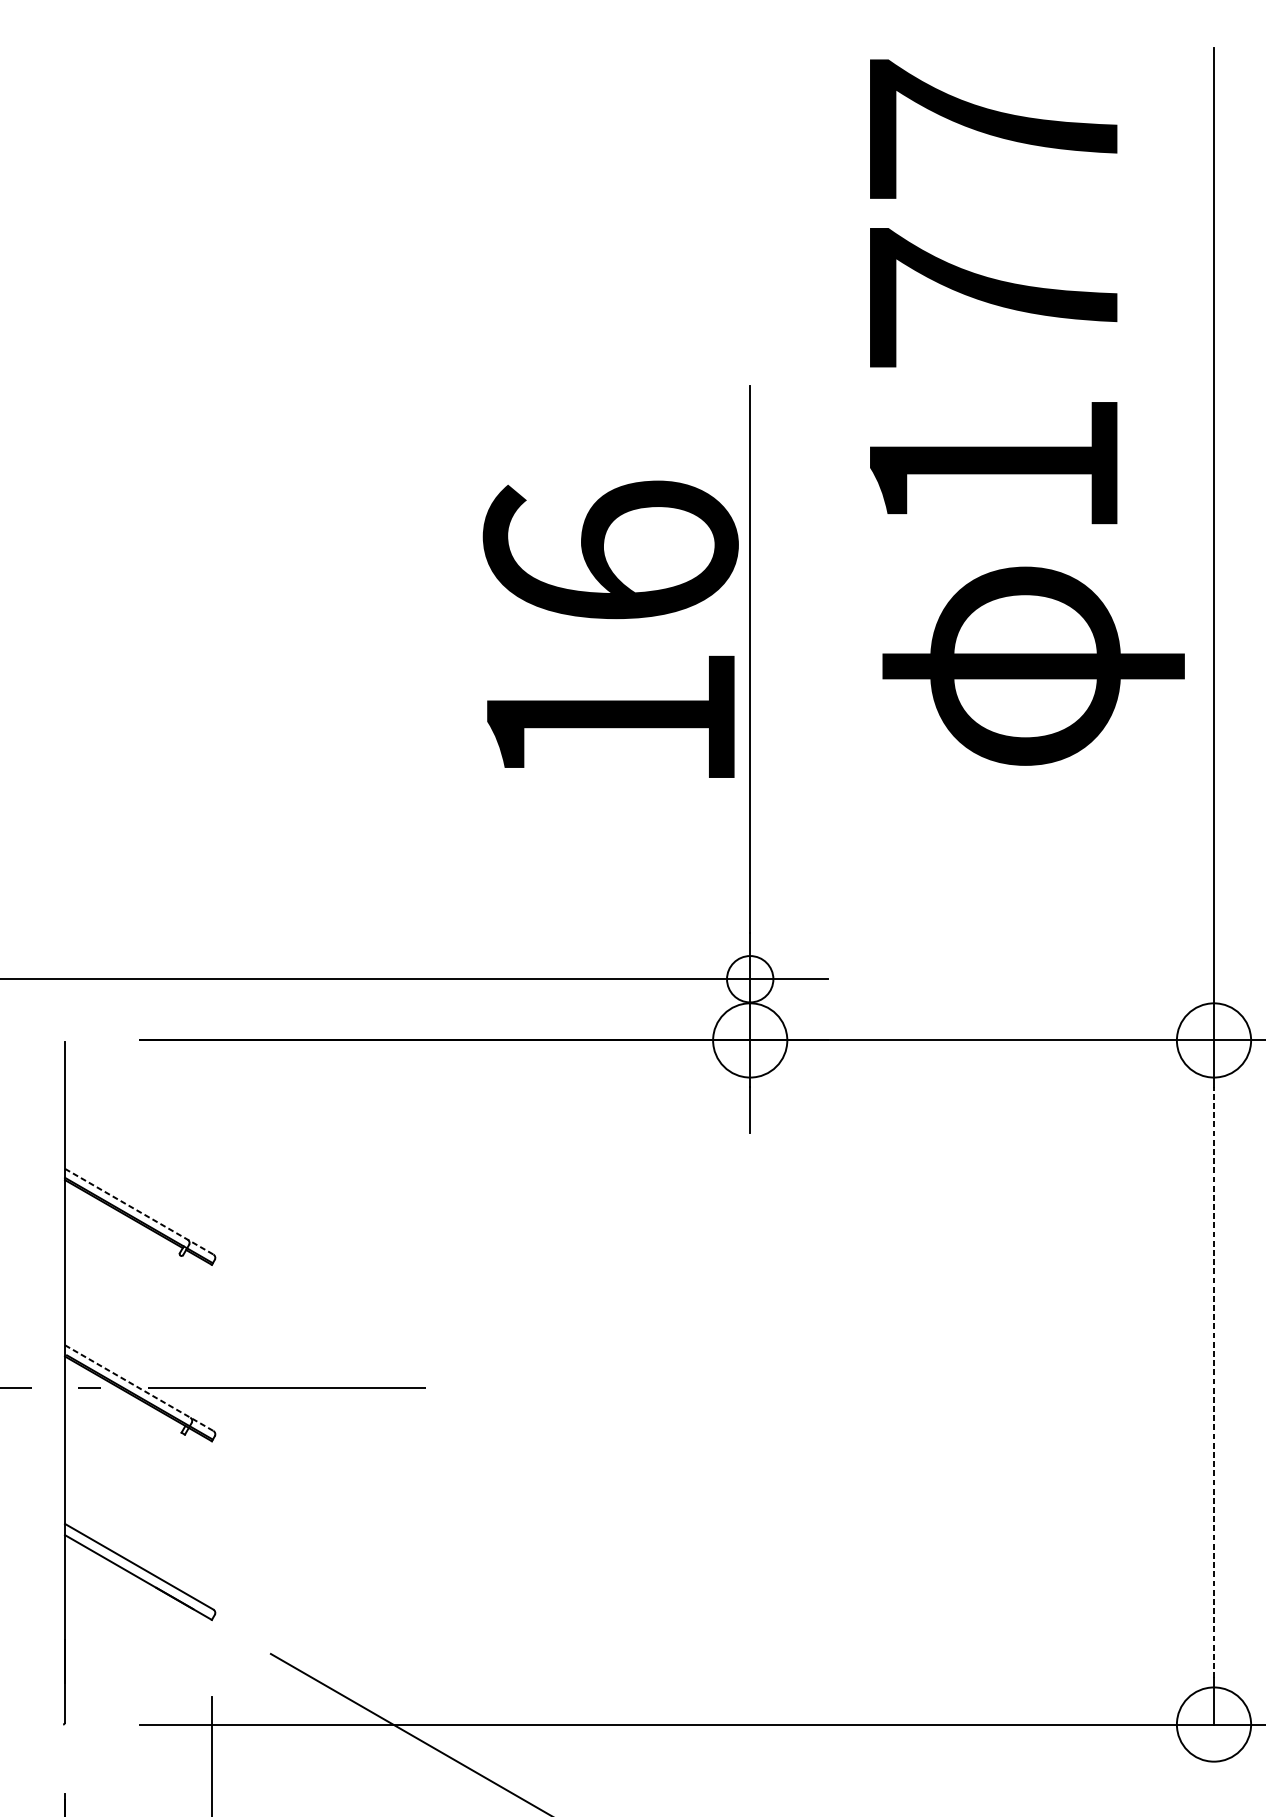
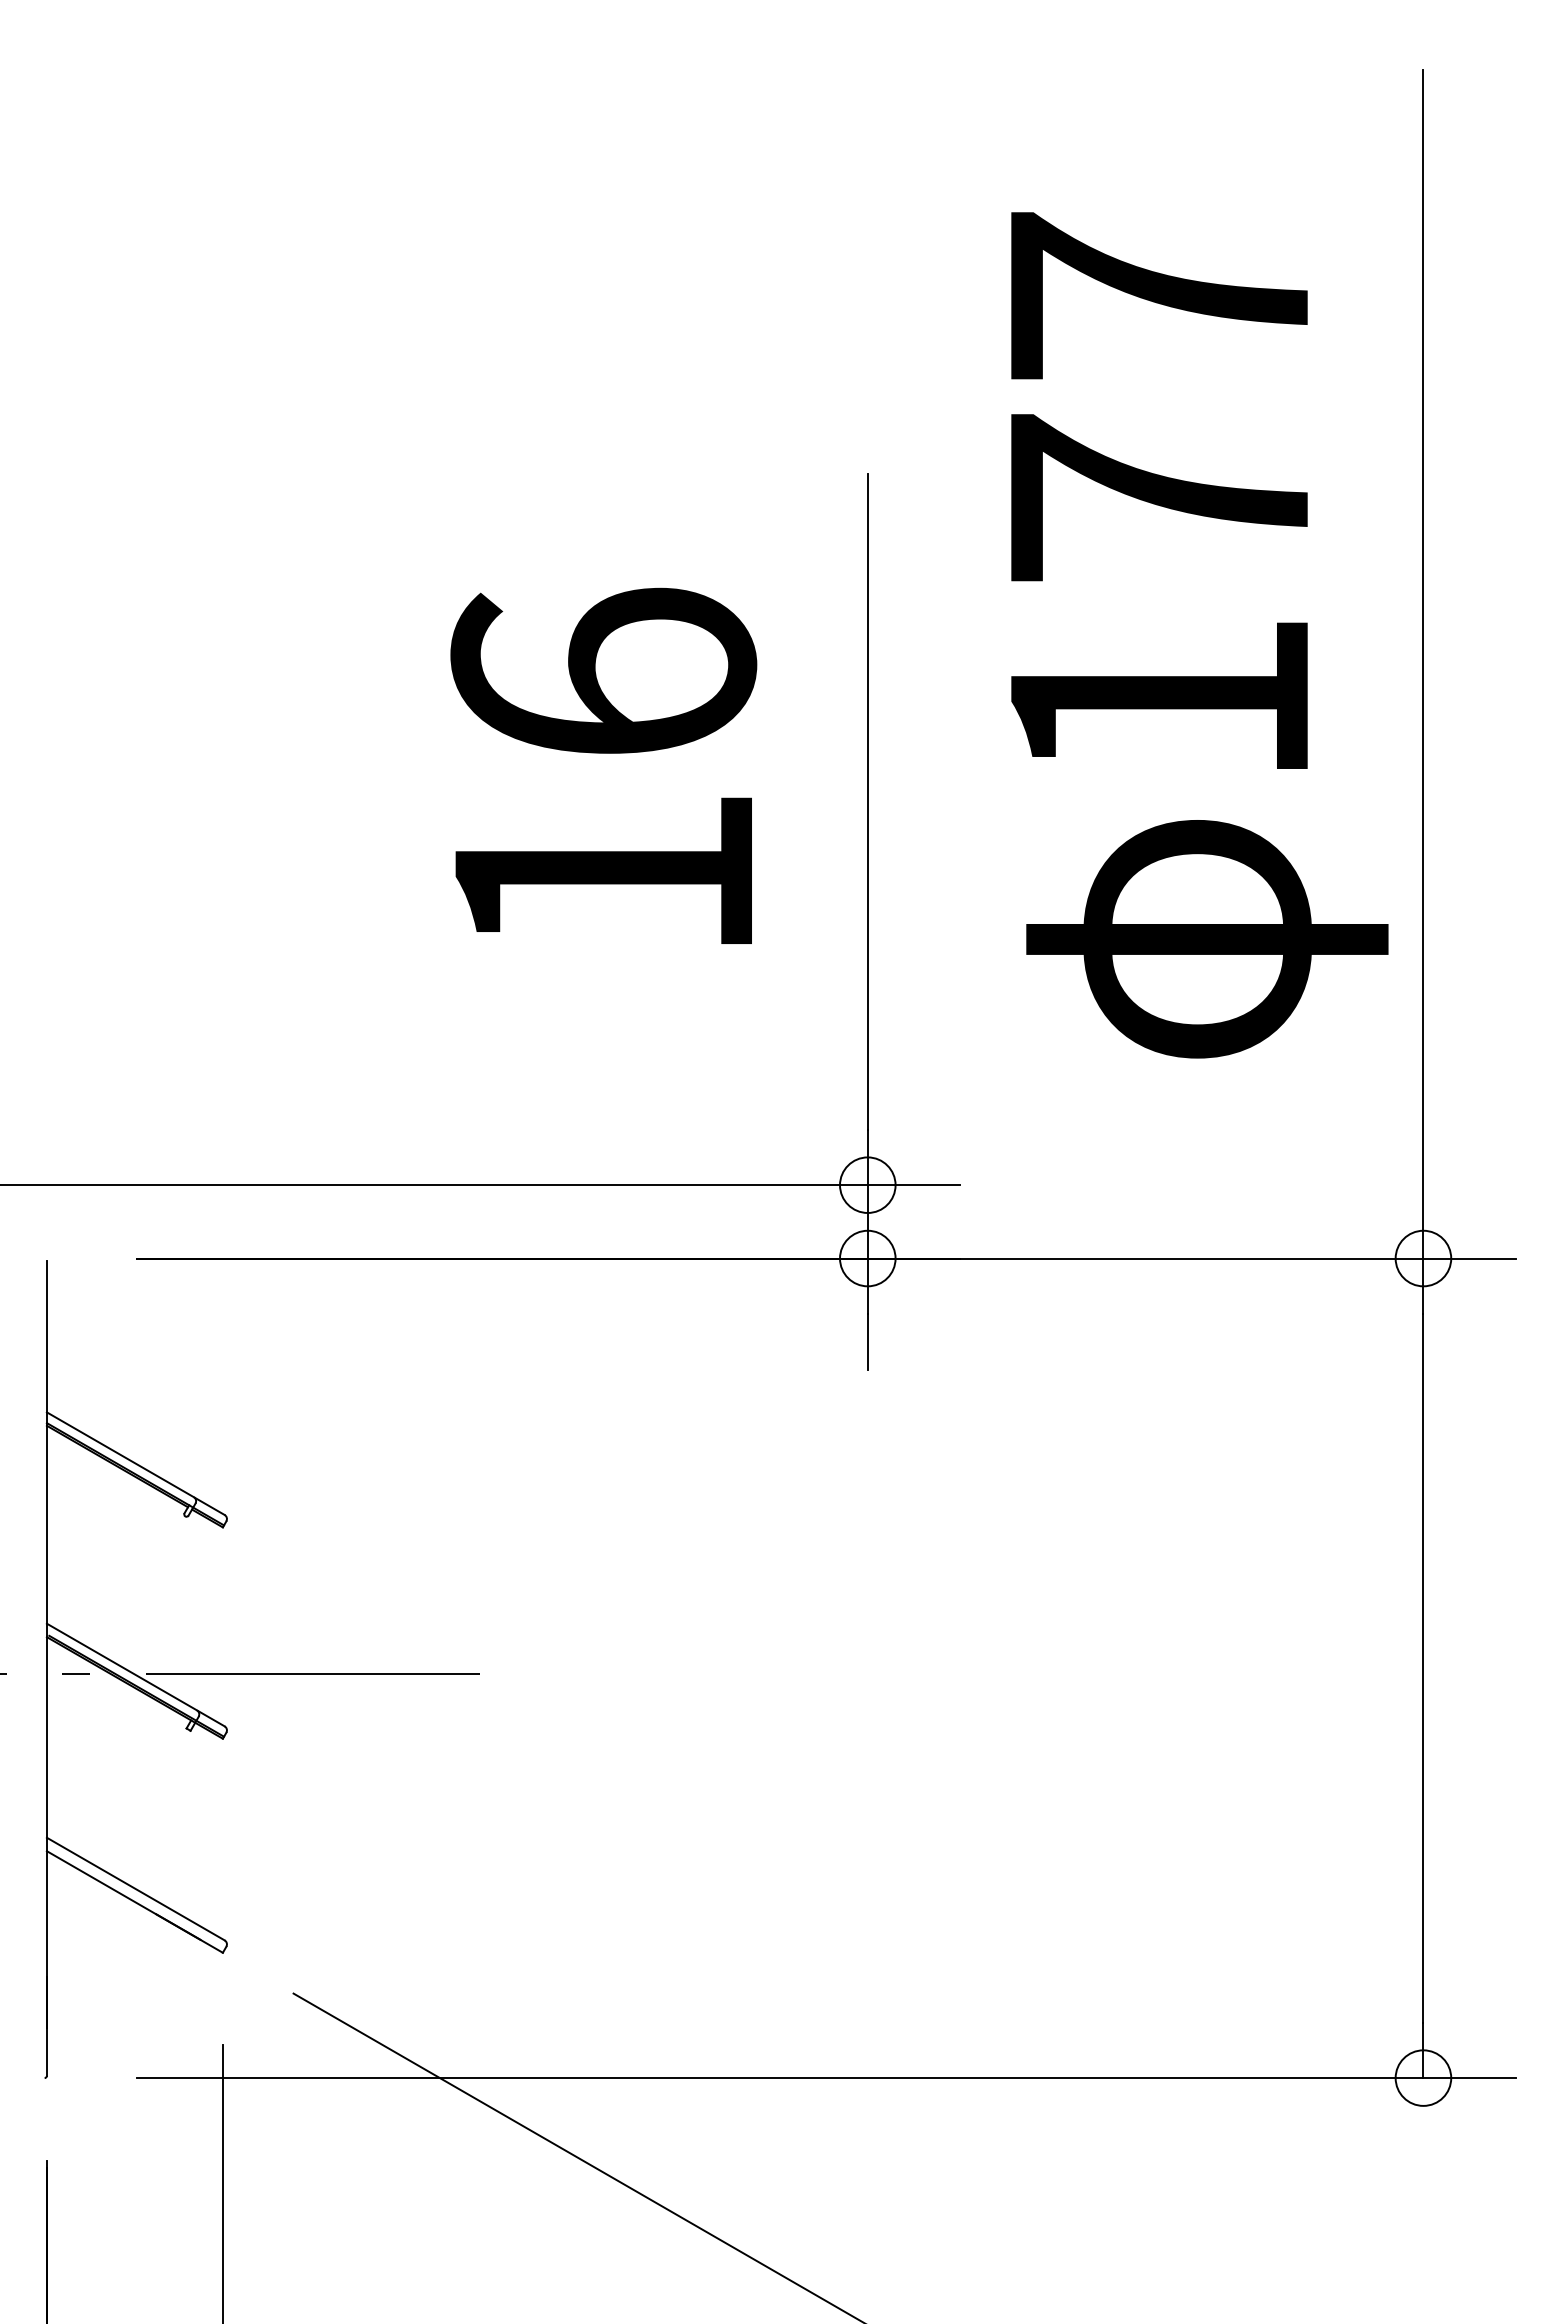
text: (1027, 412) -> (1199, 635), moved
text: (610, 628) -> (603, 765), moved
circle: (749, 1040) -> (867, 1258), size x0.62
circle: (1214, 1040) -> (1423, 1258), size x0.62
line: (138, 1211) -> (135, 1463), dashed -> solid
line: (1214, 1381) -> (1423, 1667), dashed -> solid
line: (138, 1388) -> (135, 1675), dashed -> solid
circle: (1214, 1724) -> (1423, 2077), size x0.62

